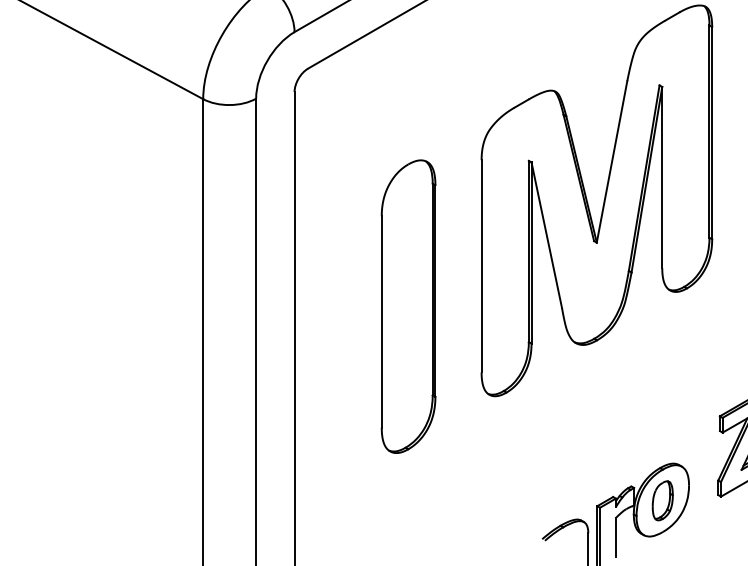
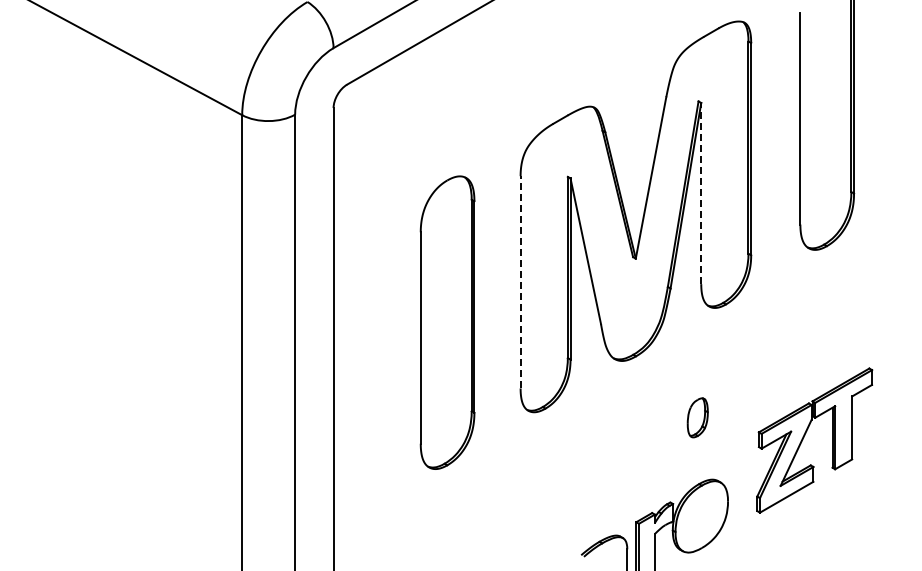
line: (662, 177) -> (701, 193), solid -> dashed
line: (481, 265) -> (520, 281), solid -> dashed
part: (662, 500) -> (697, 417), moved

